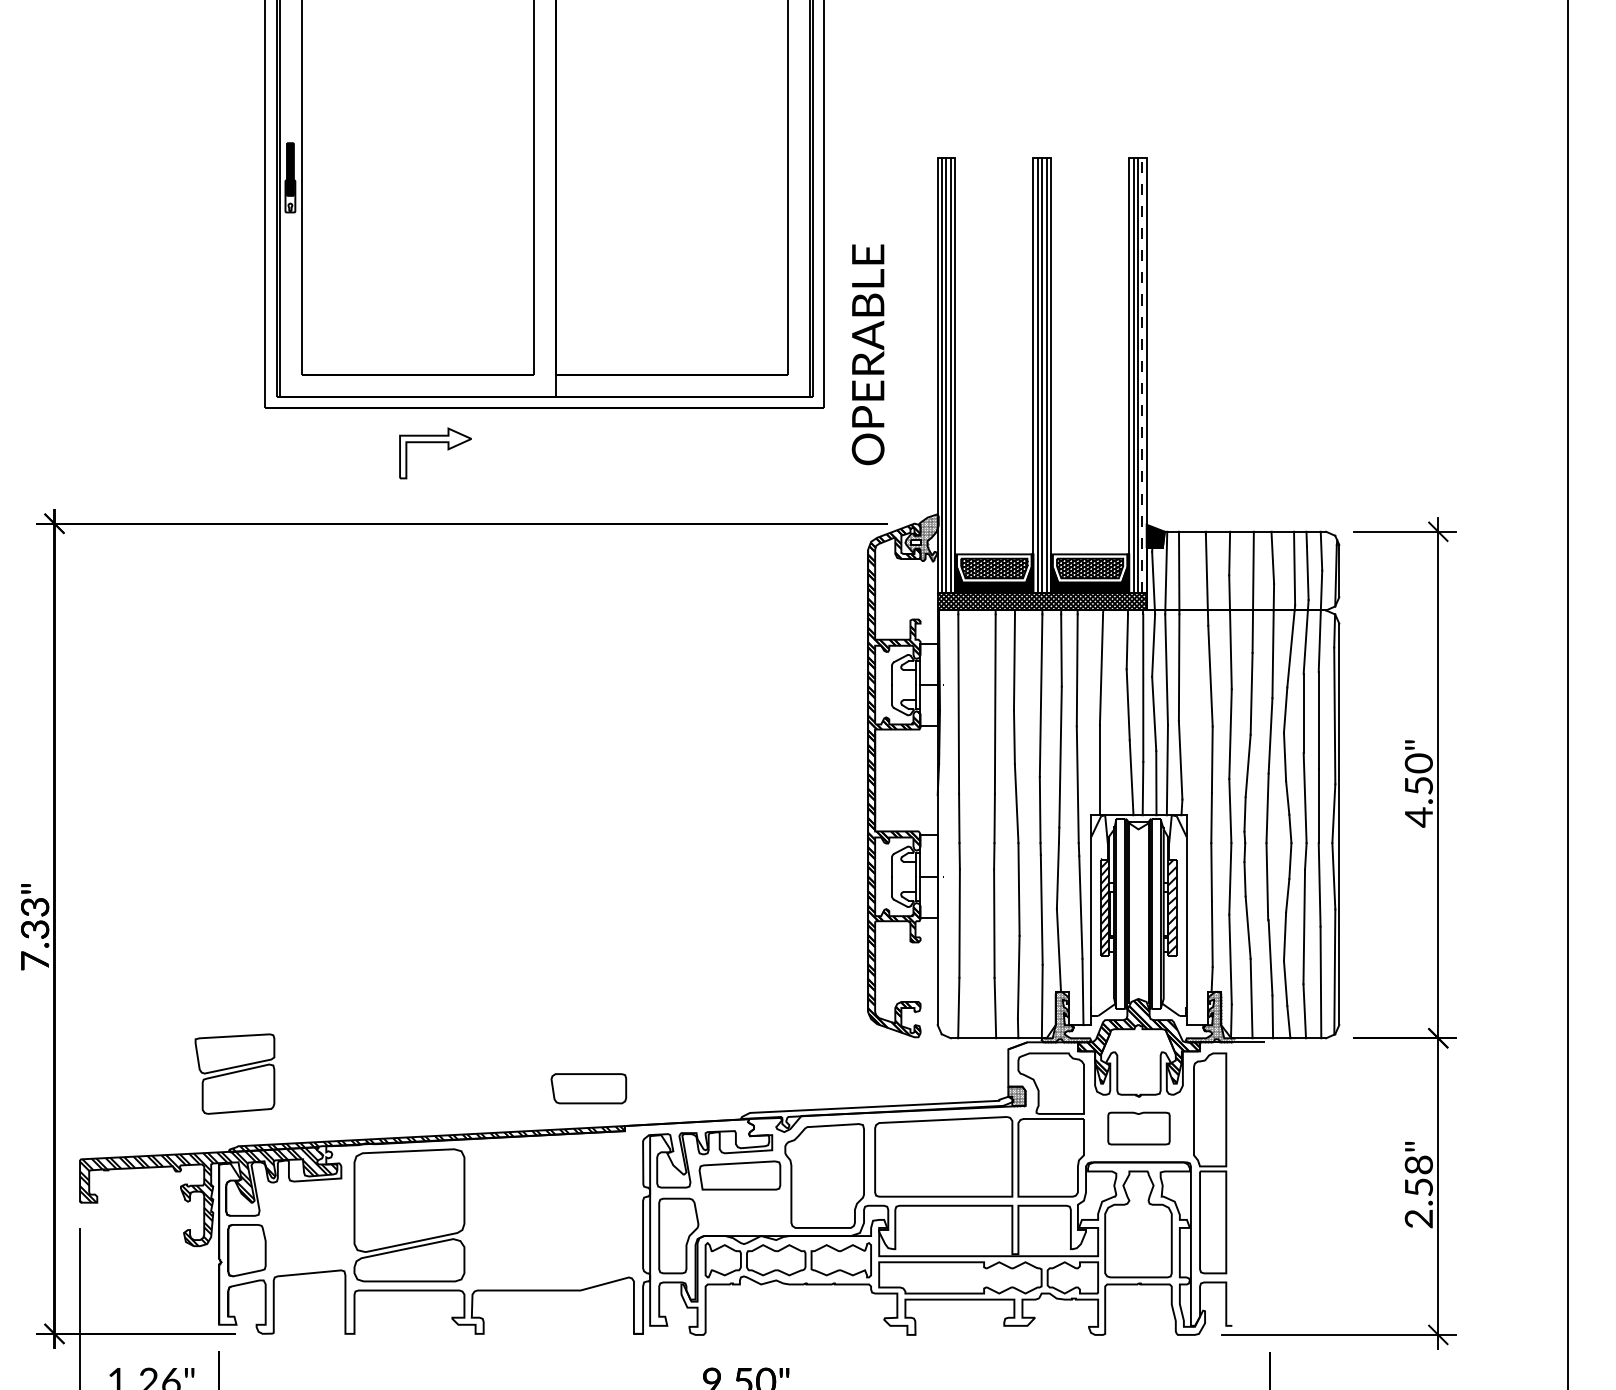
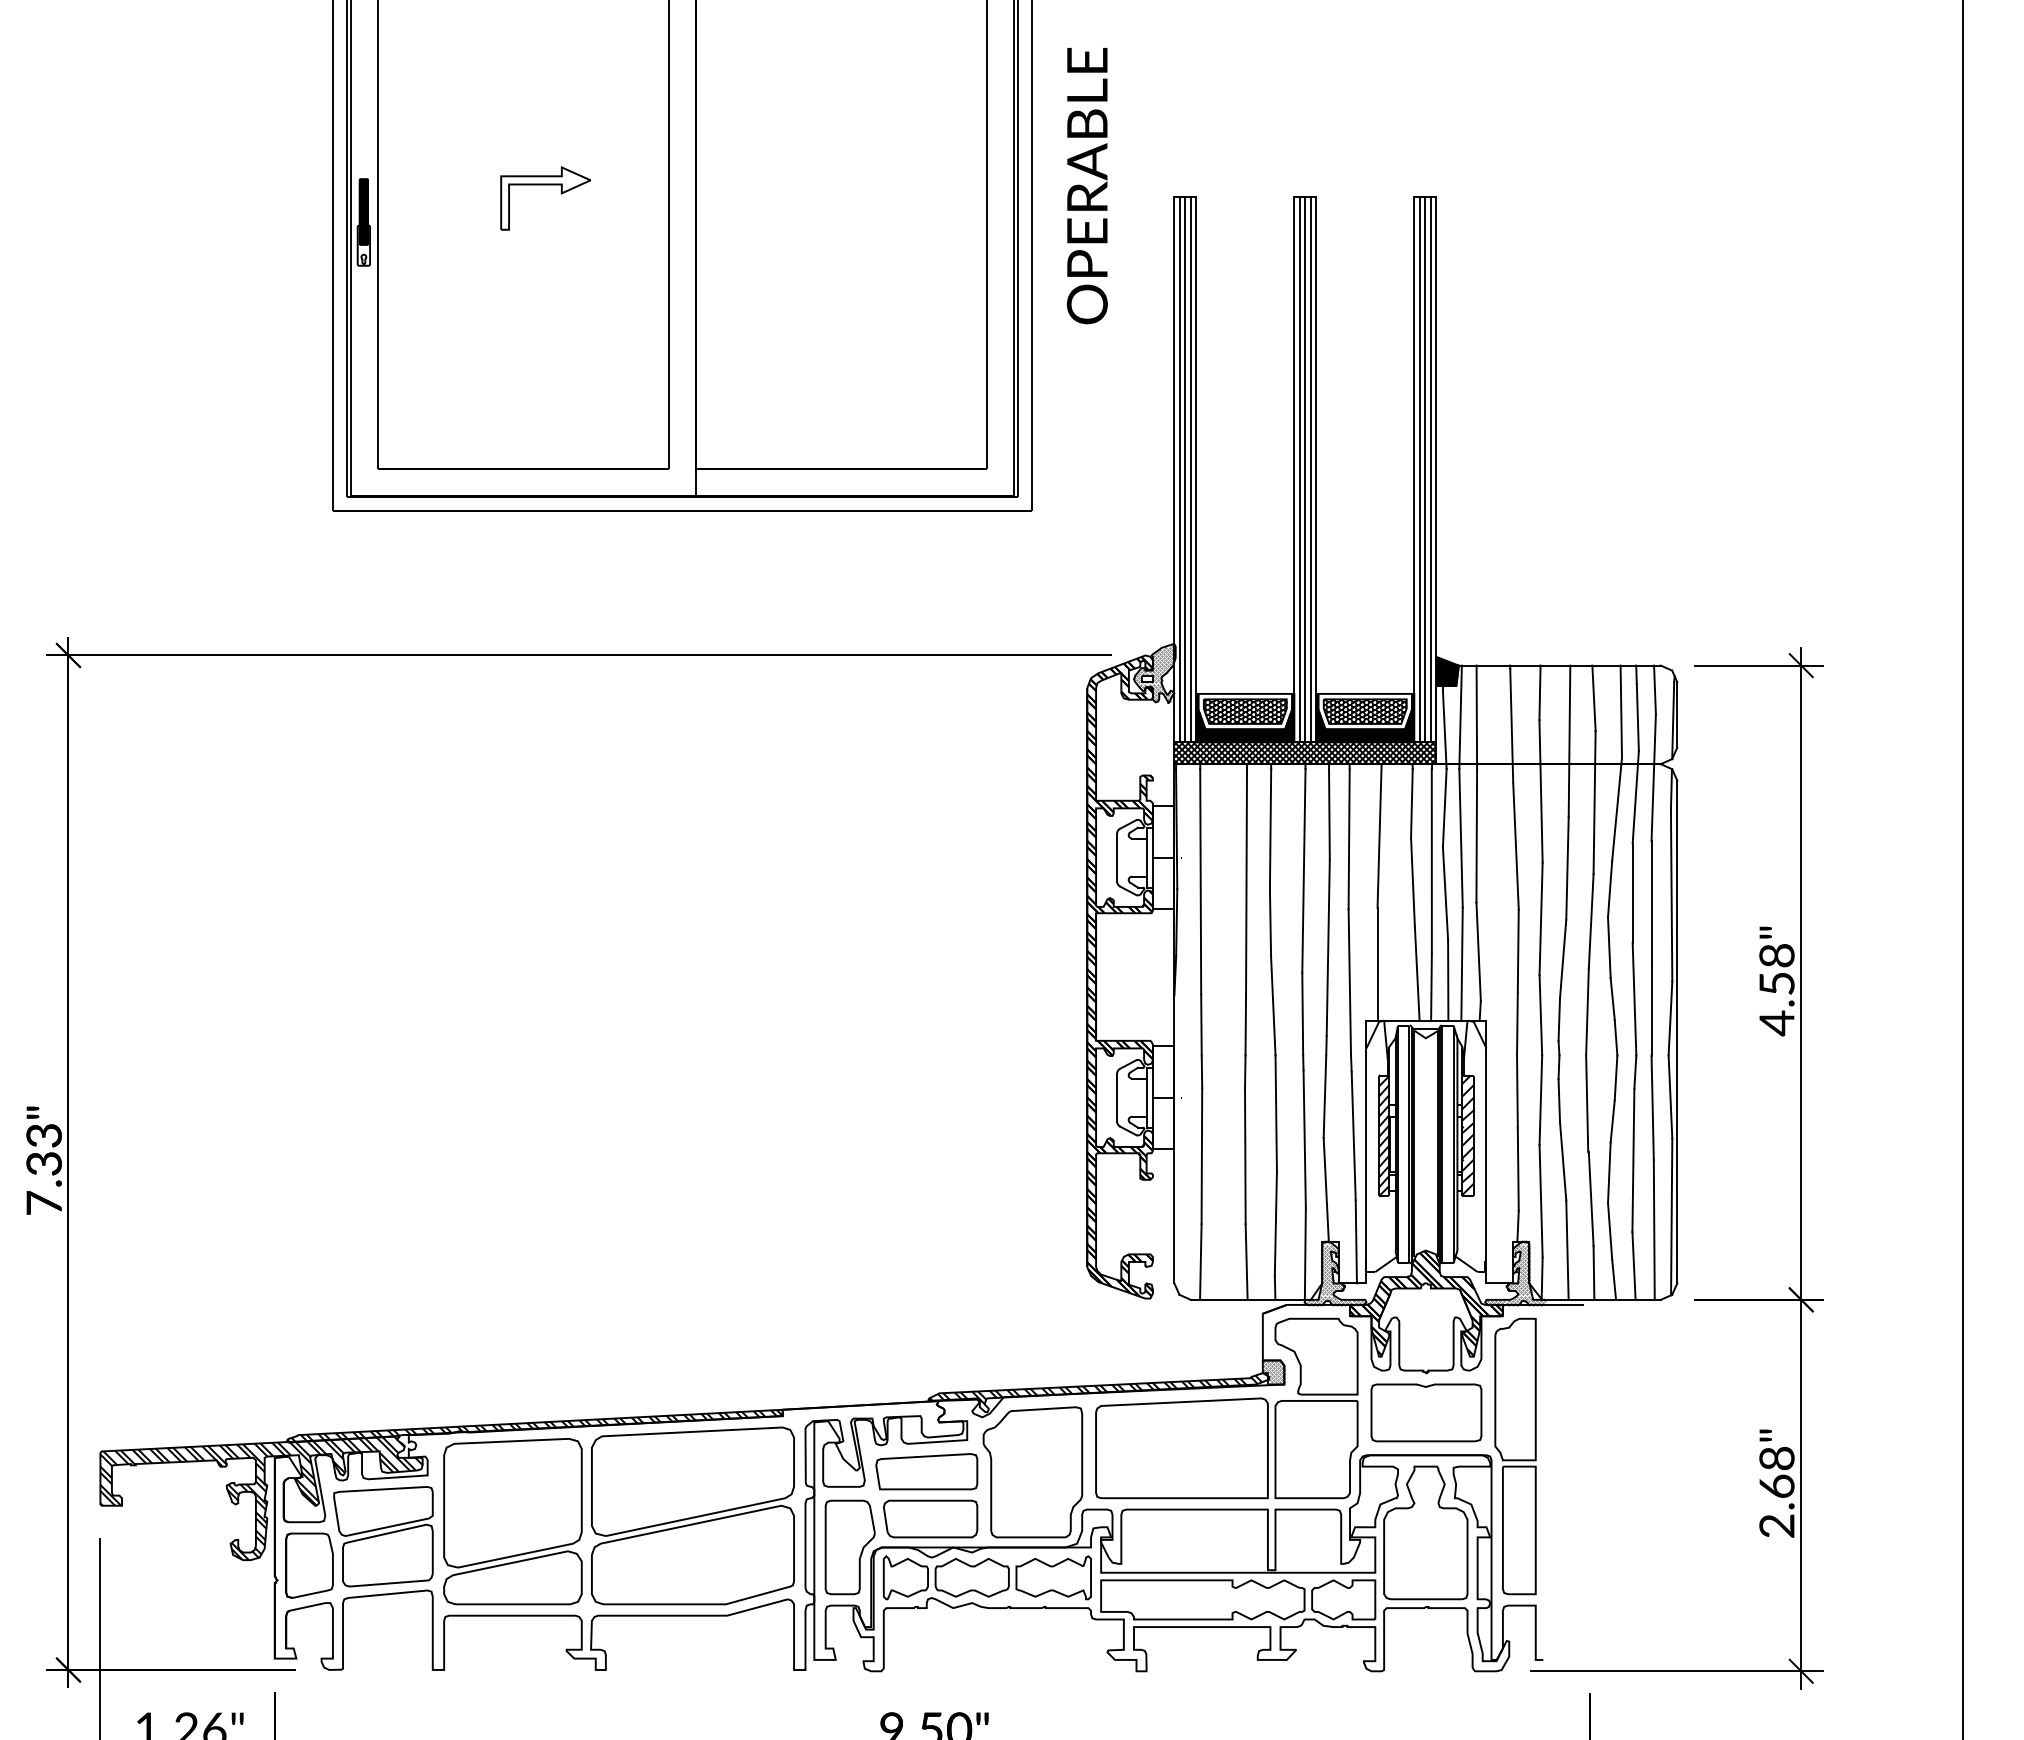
text: (867, 355) -> (1086, 186), moved
line: (1142, 375) -> (1430, 469), dashed -> solid
part: (435, 443) -> (545, 185), moved
text: (1419, 763) -> (1777, 955), 4.50" -> 4.58"
part: (235, 1073) -> (383, 1536), moved
part: (588, 1088) -> (930, 1518), moved
hatch: (877, 1109) -> (1099, 1389), added
part: (1139, 1128) -> (1426, 1412), size x1.43
text: (1418, 1186) -> (1776, 1485), 2.58" -> 2.68"
part: (552, 1210) -> (692, 1515), added

